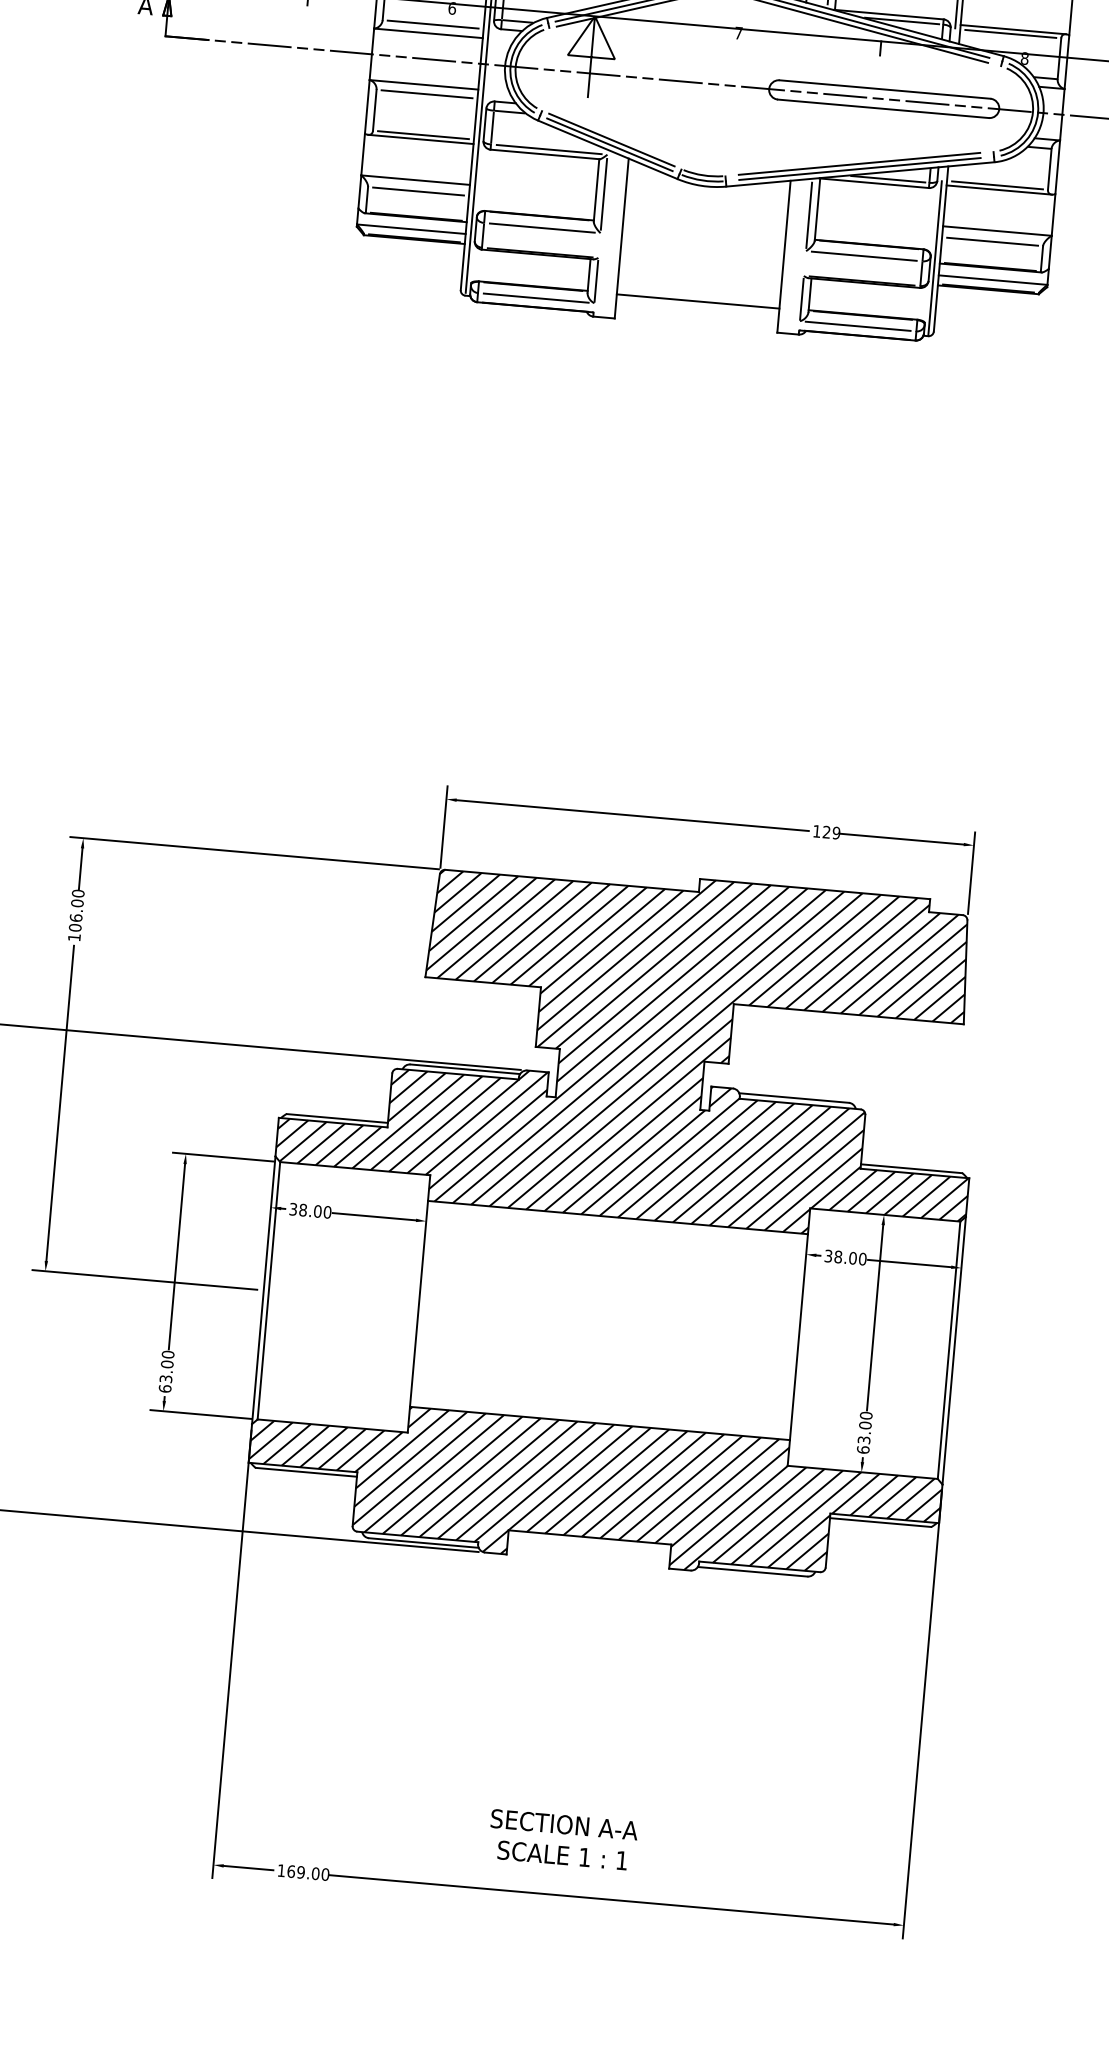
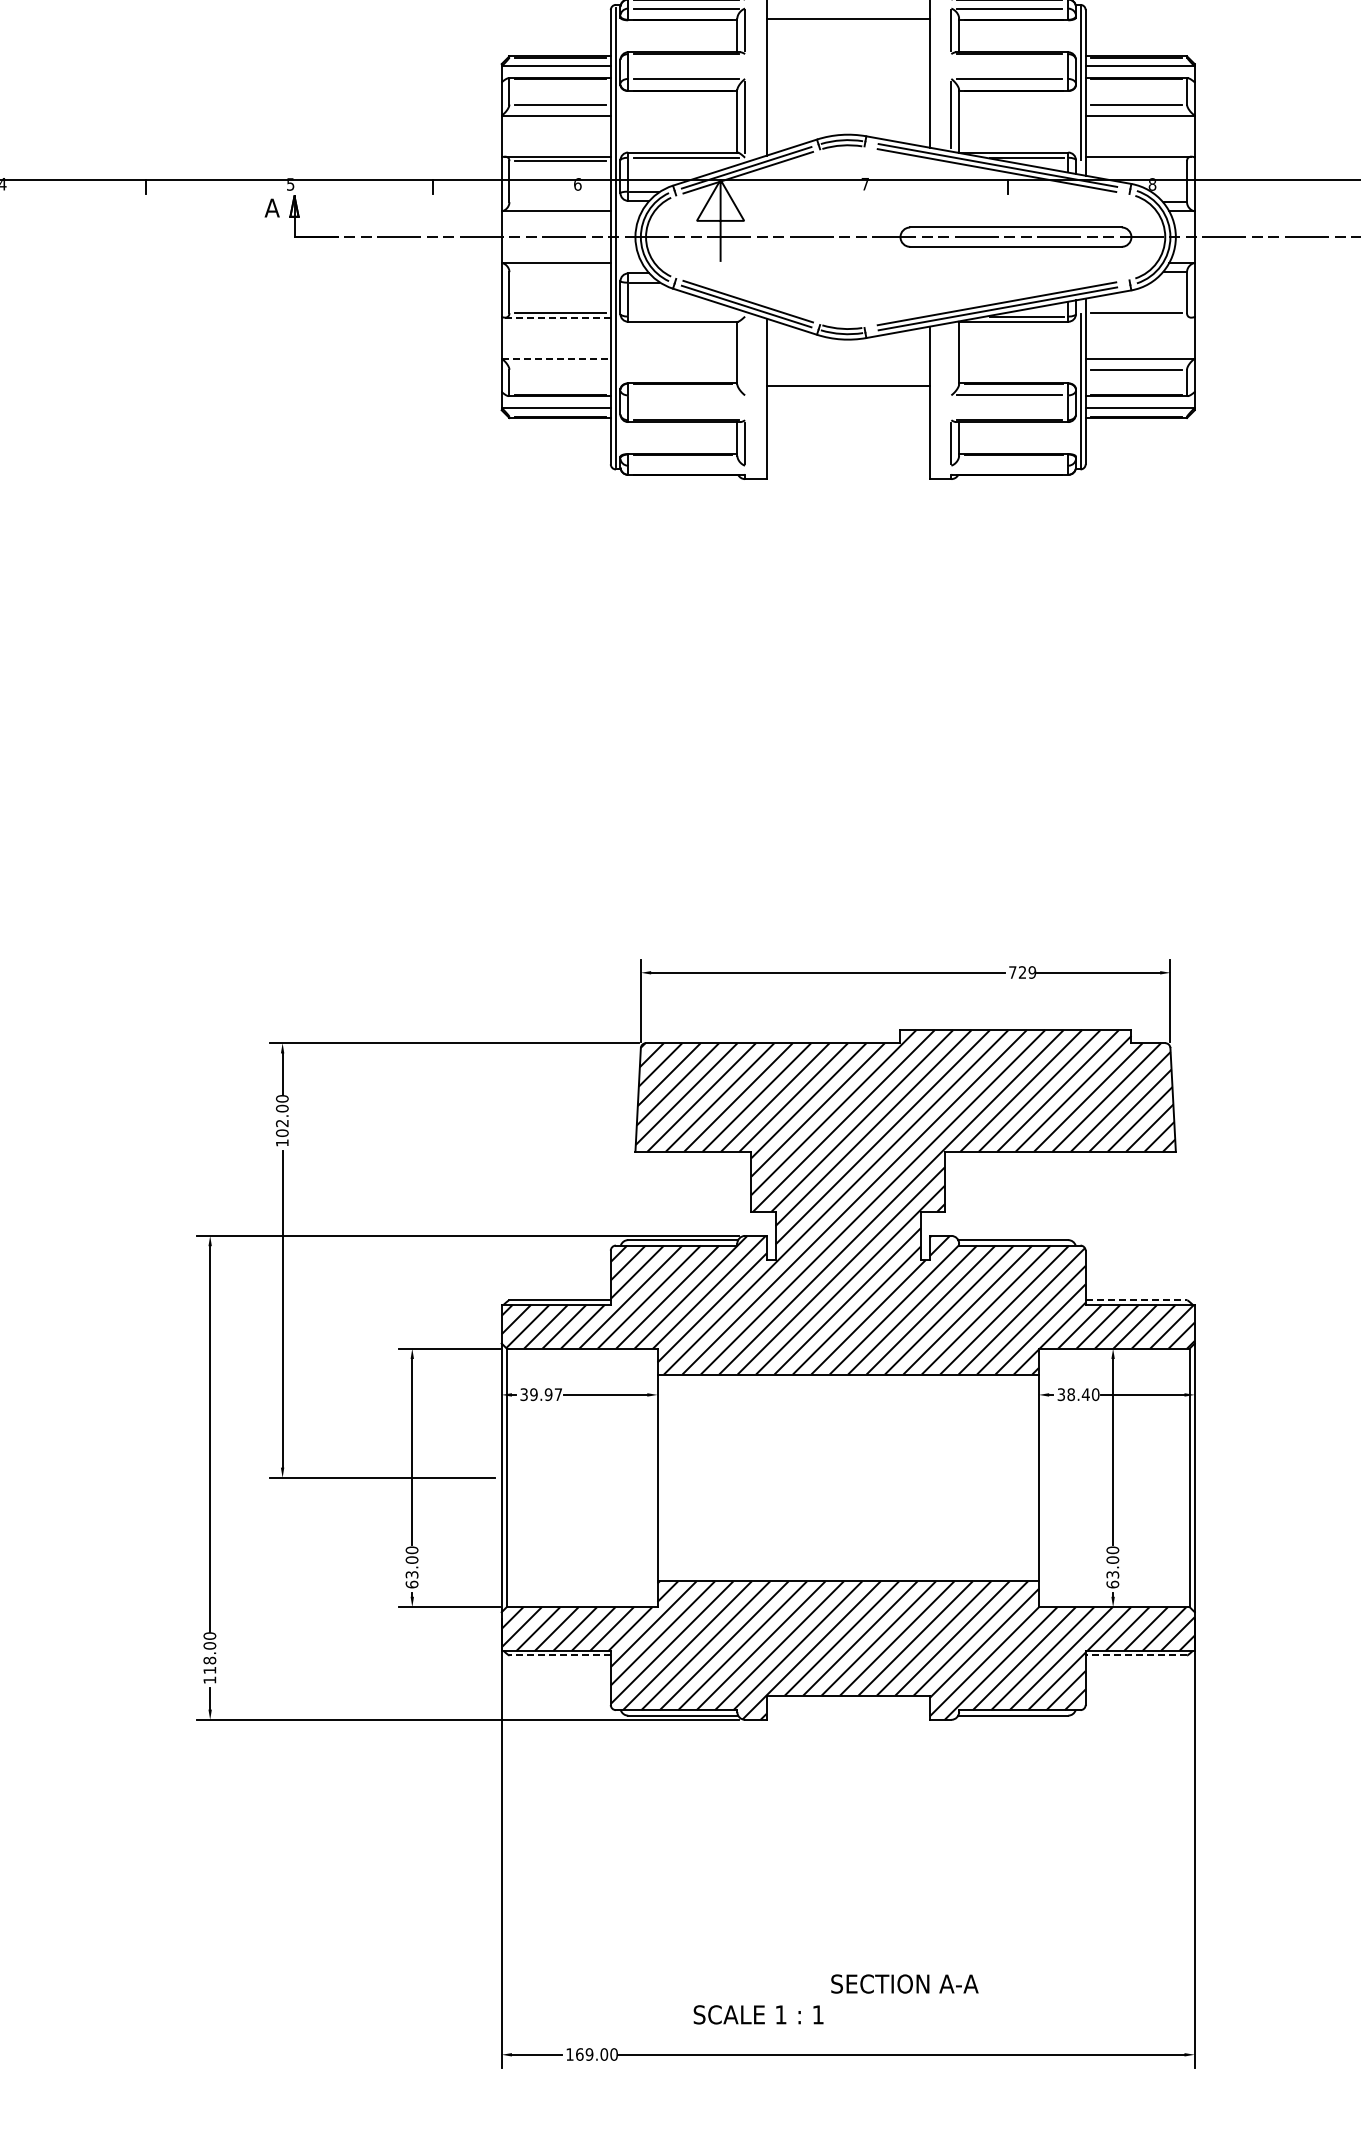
line: (432, 24) -> (559, 202), removed
line: (1009, 34) -> (1135, 161), removed
line: (426, 94) -> (559, 272), removed
line: (420, 139) -> (557, 317), solid -> dashed
line: (549, 149) -> (686, 316), removed
line: (415, 179) -> (556, 358), solid -> dashed
line: (999, 189) -> (1138, 317), removed
line: (417, 191) -> (559, 369), removed
line: (604, 193) -> (745, 355), removed
line: (809, 215) -> (951, 359), removed
line: (542, 228) -> (686, 395), removed
line: (536, 297) -> (686, 465), removed
line: (697, 300) -> (847, 385), moved
line: (857, 326) -> (1009, 465), removed
text: (816, 831) -> (1012, 972), 129 -> 729
text: (75, 918) -> (281, 1123), 106.00 -> 102.00
line: (911, 1168) -> (1136, 1300), solid -> dashed
text: (315, 1211) -> (546, 1394), 38.00 -> 39.97
text: (852, 1258) -> (1085, 1394), 38.00 -> 38.40
line: (306, 1472) -> (560, 1655), solid -> dashed
line: (880, 1522) -> (1136, 1655), solid -> dashed
text: (564, 1824) -> (904, 1983), moved
text: (562, 1855) -> (758, 2014), moved

